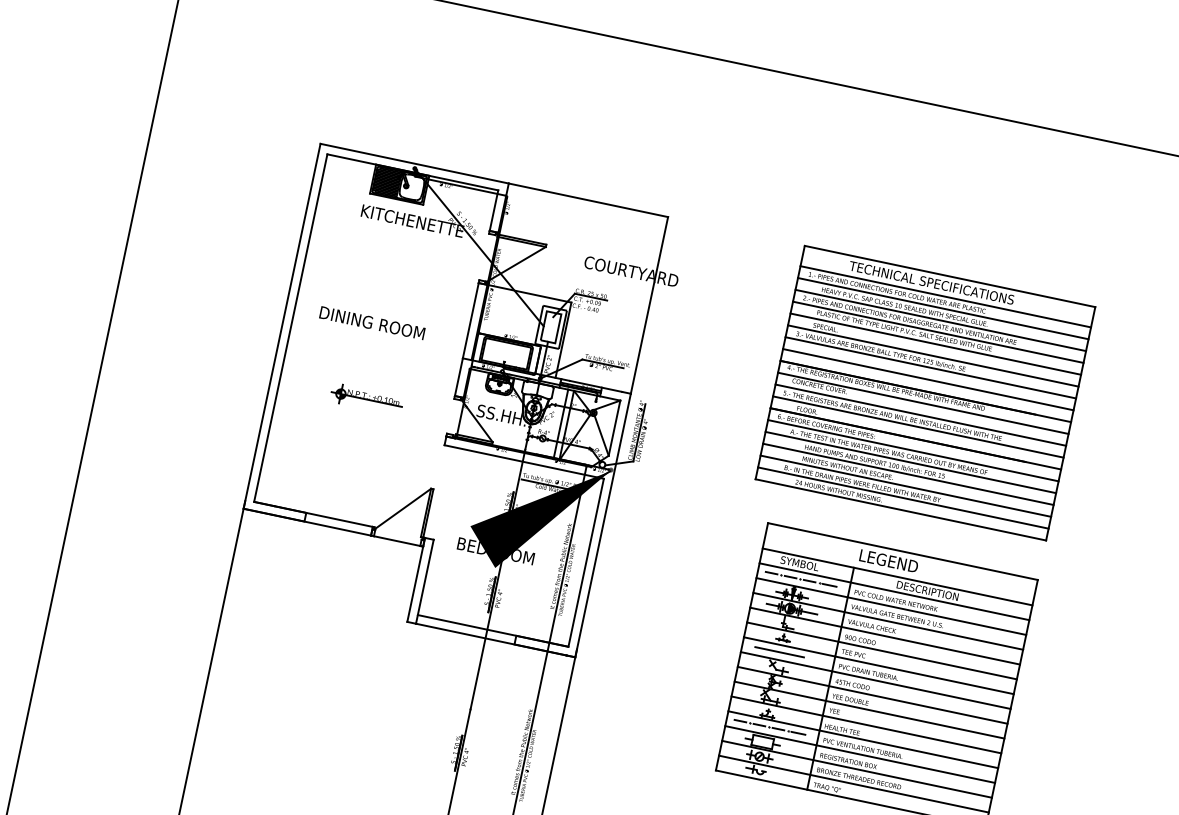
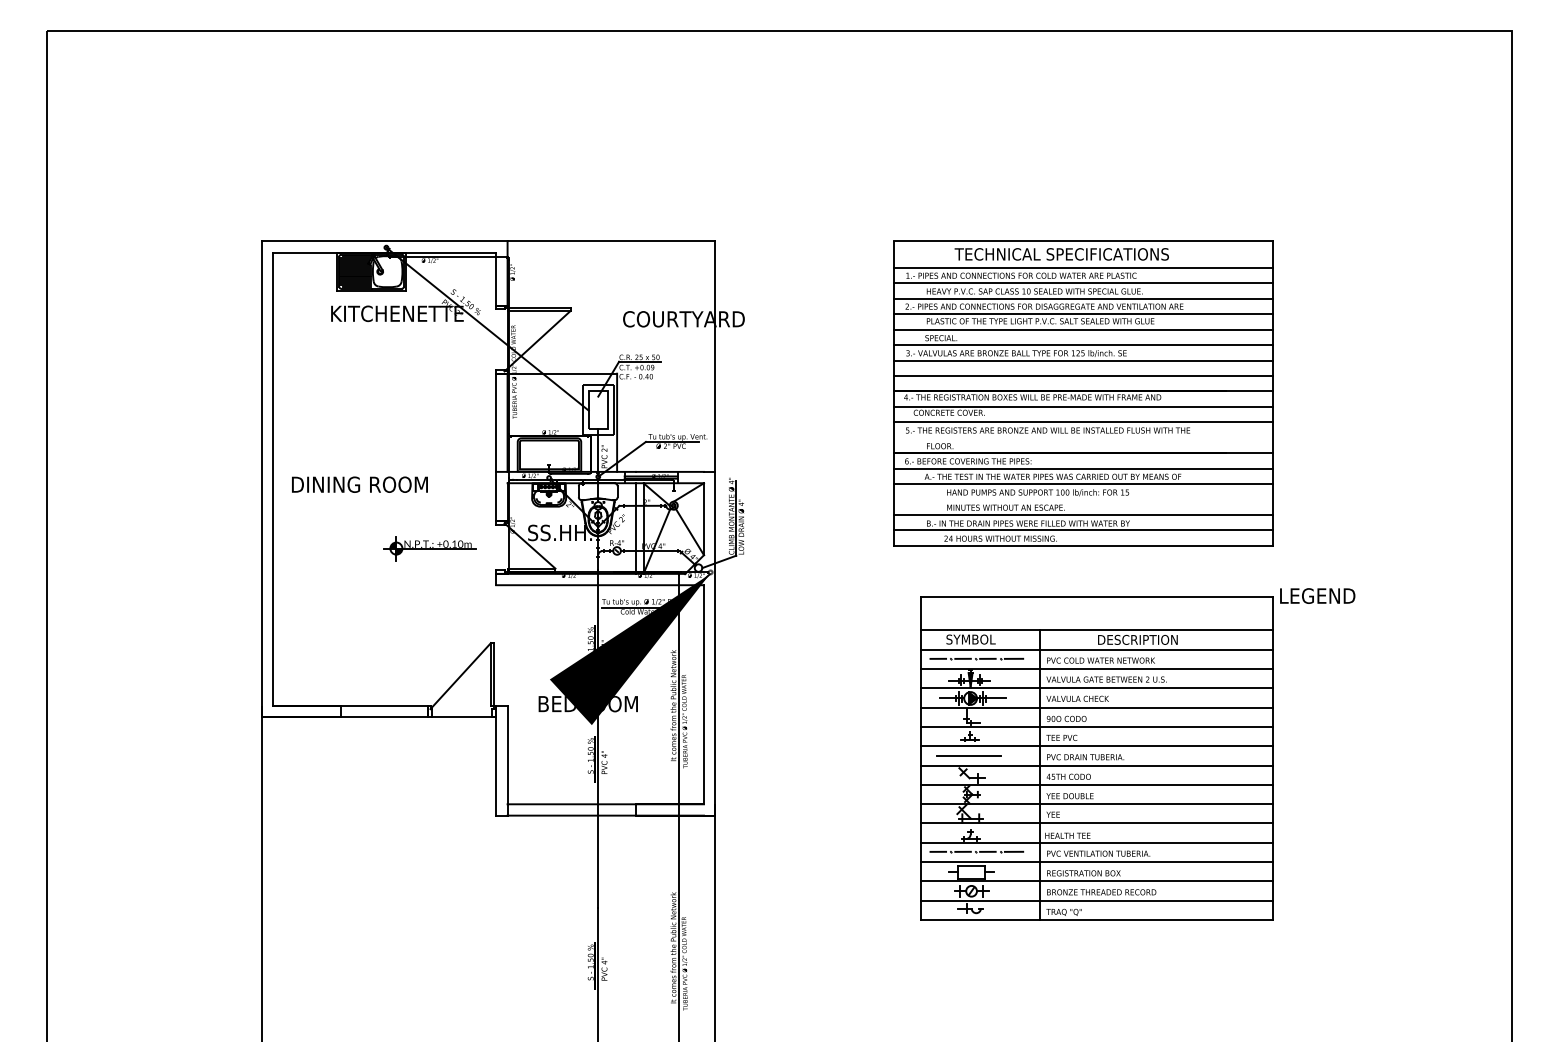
text: (372, 322) -> (359, 484), moved
part: (366, 399) -> (429, 548), moved
line: (917, 426) -> (1082, 437), removed
line: (907, 474) -> (1082, 499), removed
text: (888, 560) -> (1317, 595), moved

